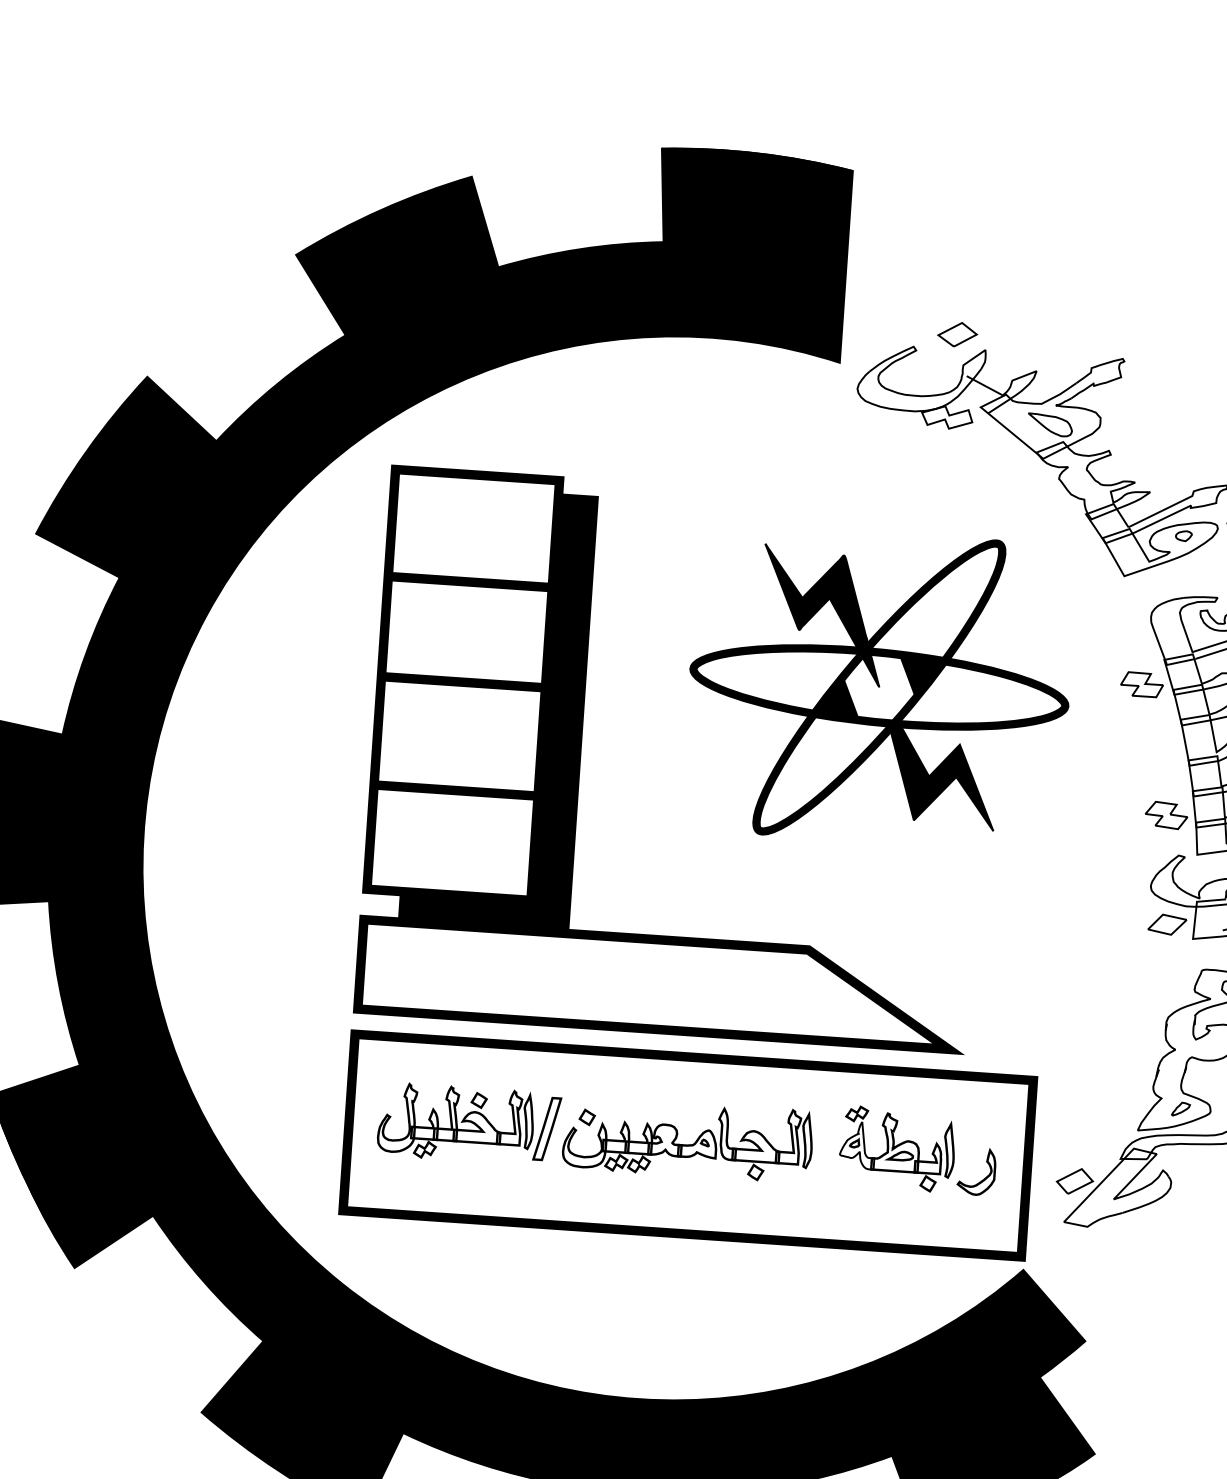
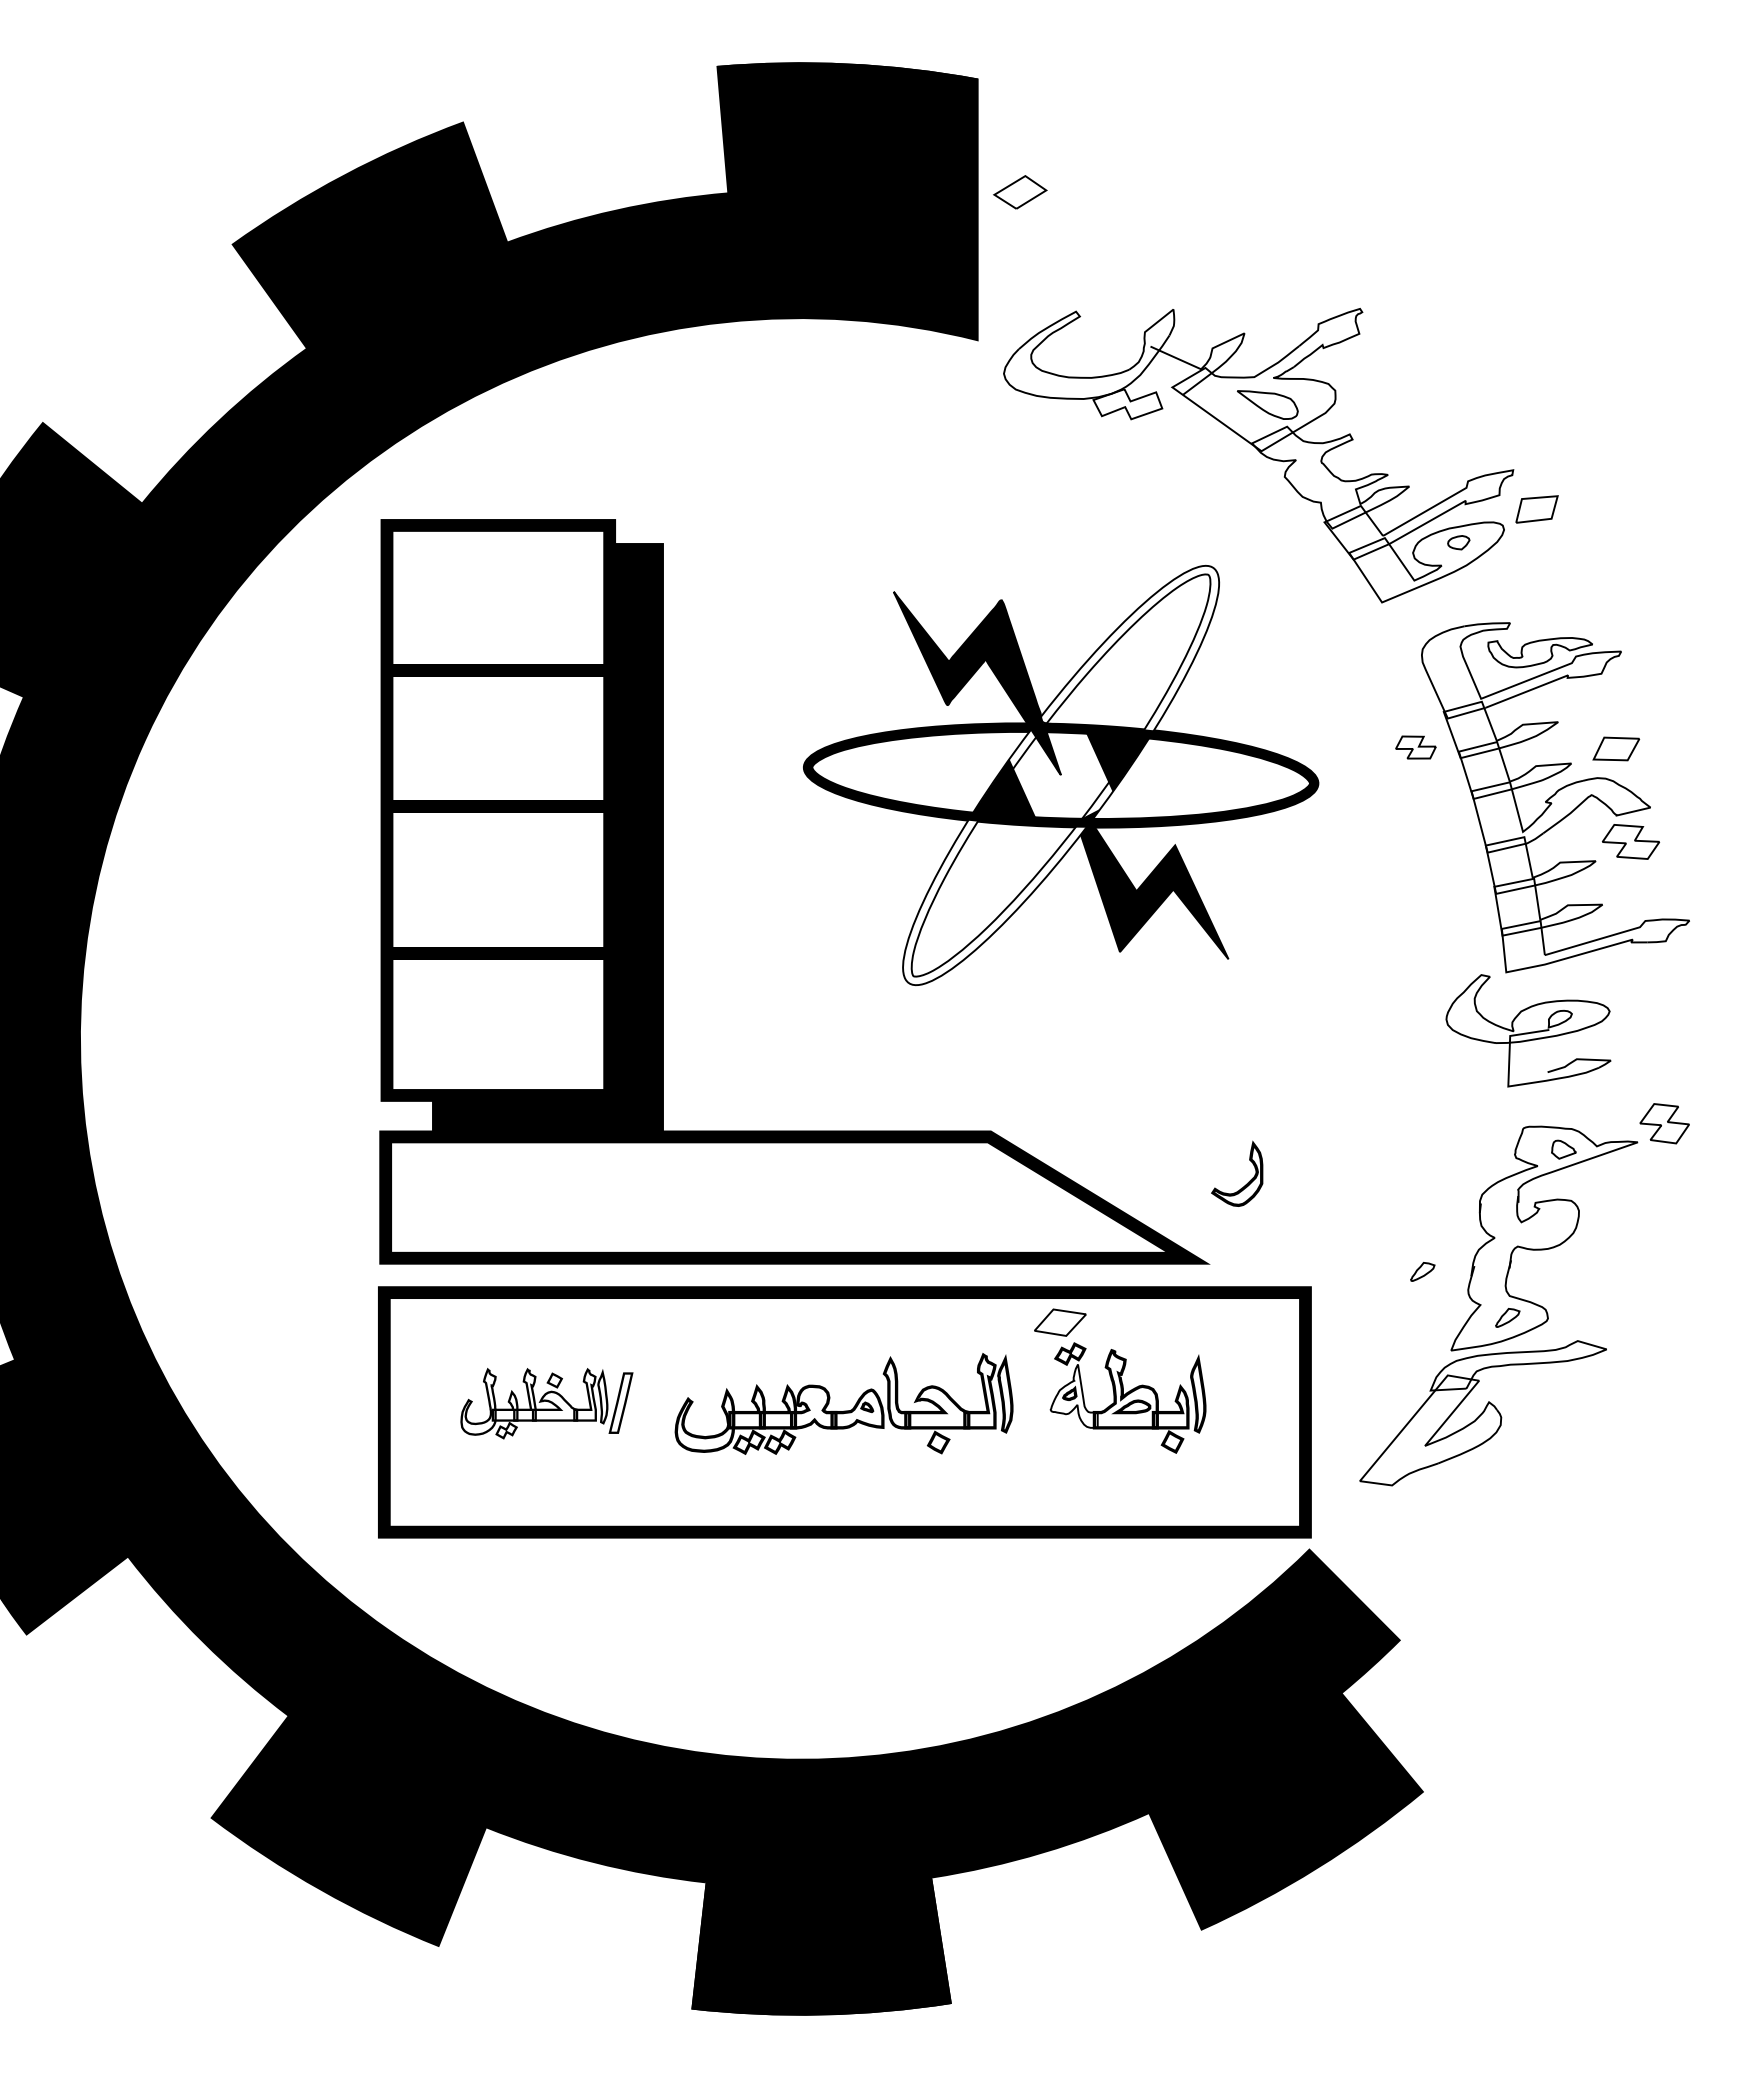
part: (957, 334) -> (1020, 192), moved
part: (1141, 684) -> (1415, 747), size x0.7
fill: (879, 687) -> (1061, 775), removed
part: (1166, 815) -> (1461, 921), removed
part: (1167, 924) -> (1060, 1322), moved
part: (1120, 1070) -> (1422, 1271), added
part: (587, 1117) -> (705, 1383), removed
part: (468, 1124) -> (546, 1403), size x0.7
part: (983, 1178) -> (1247, 1182), moved
part: (1074, 1180) -> (1370, 1424), removed

